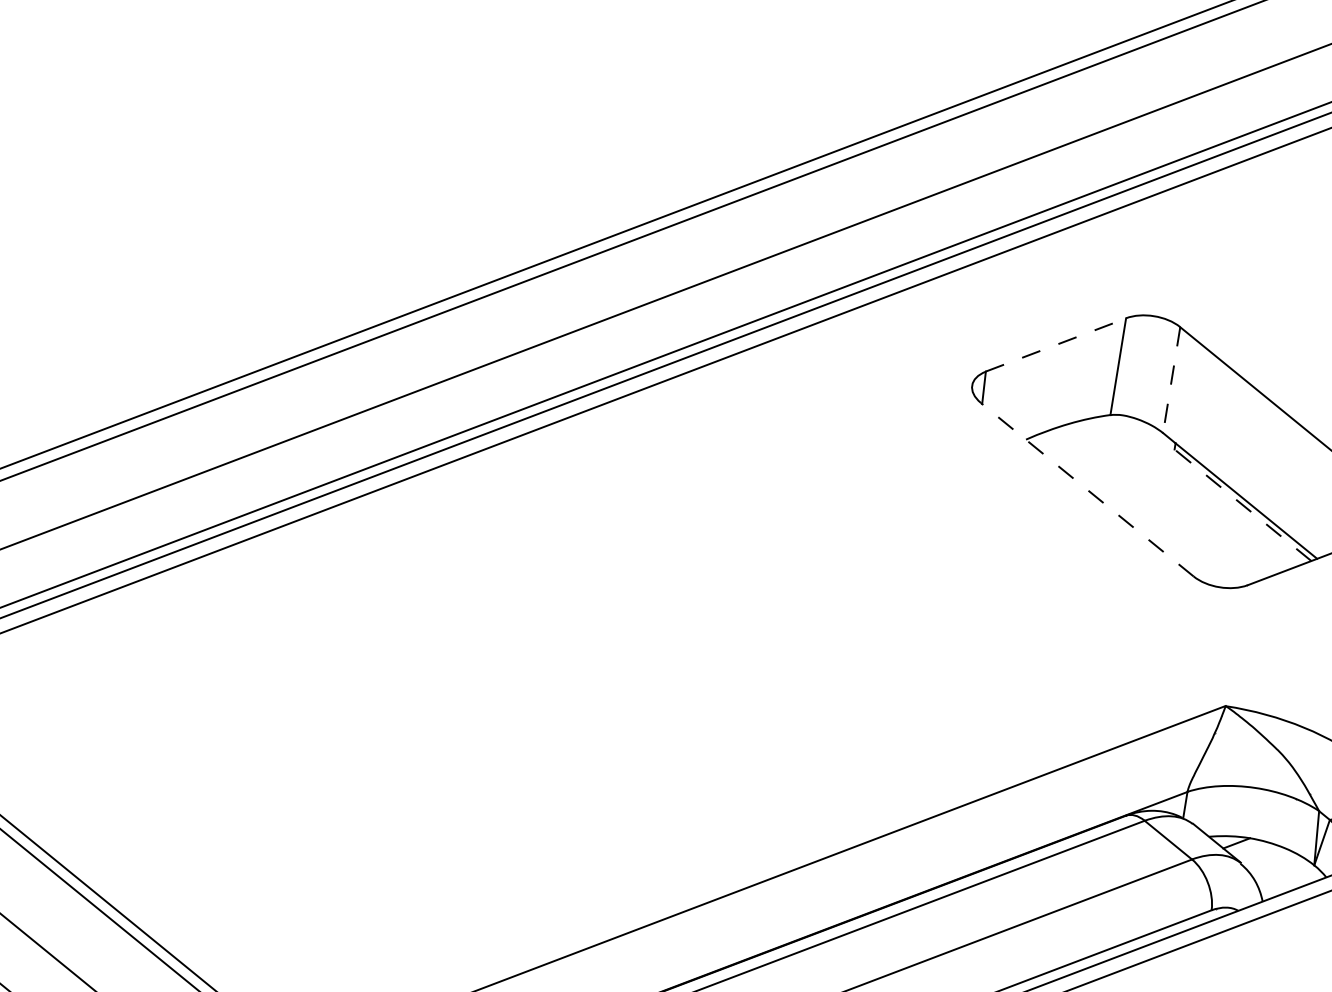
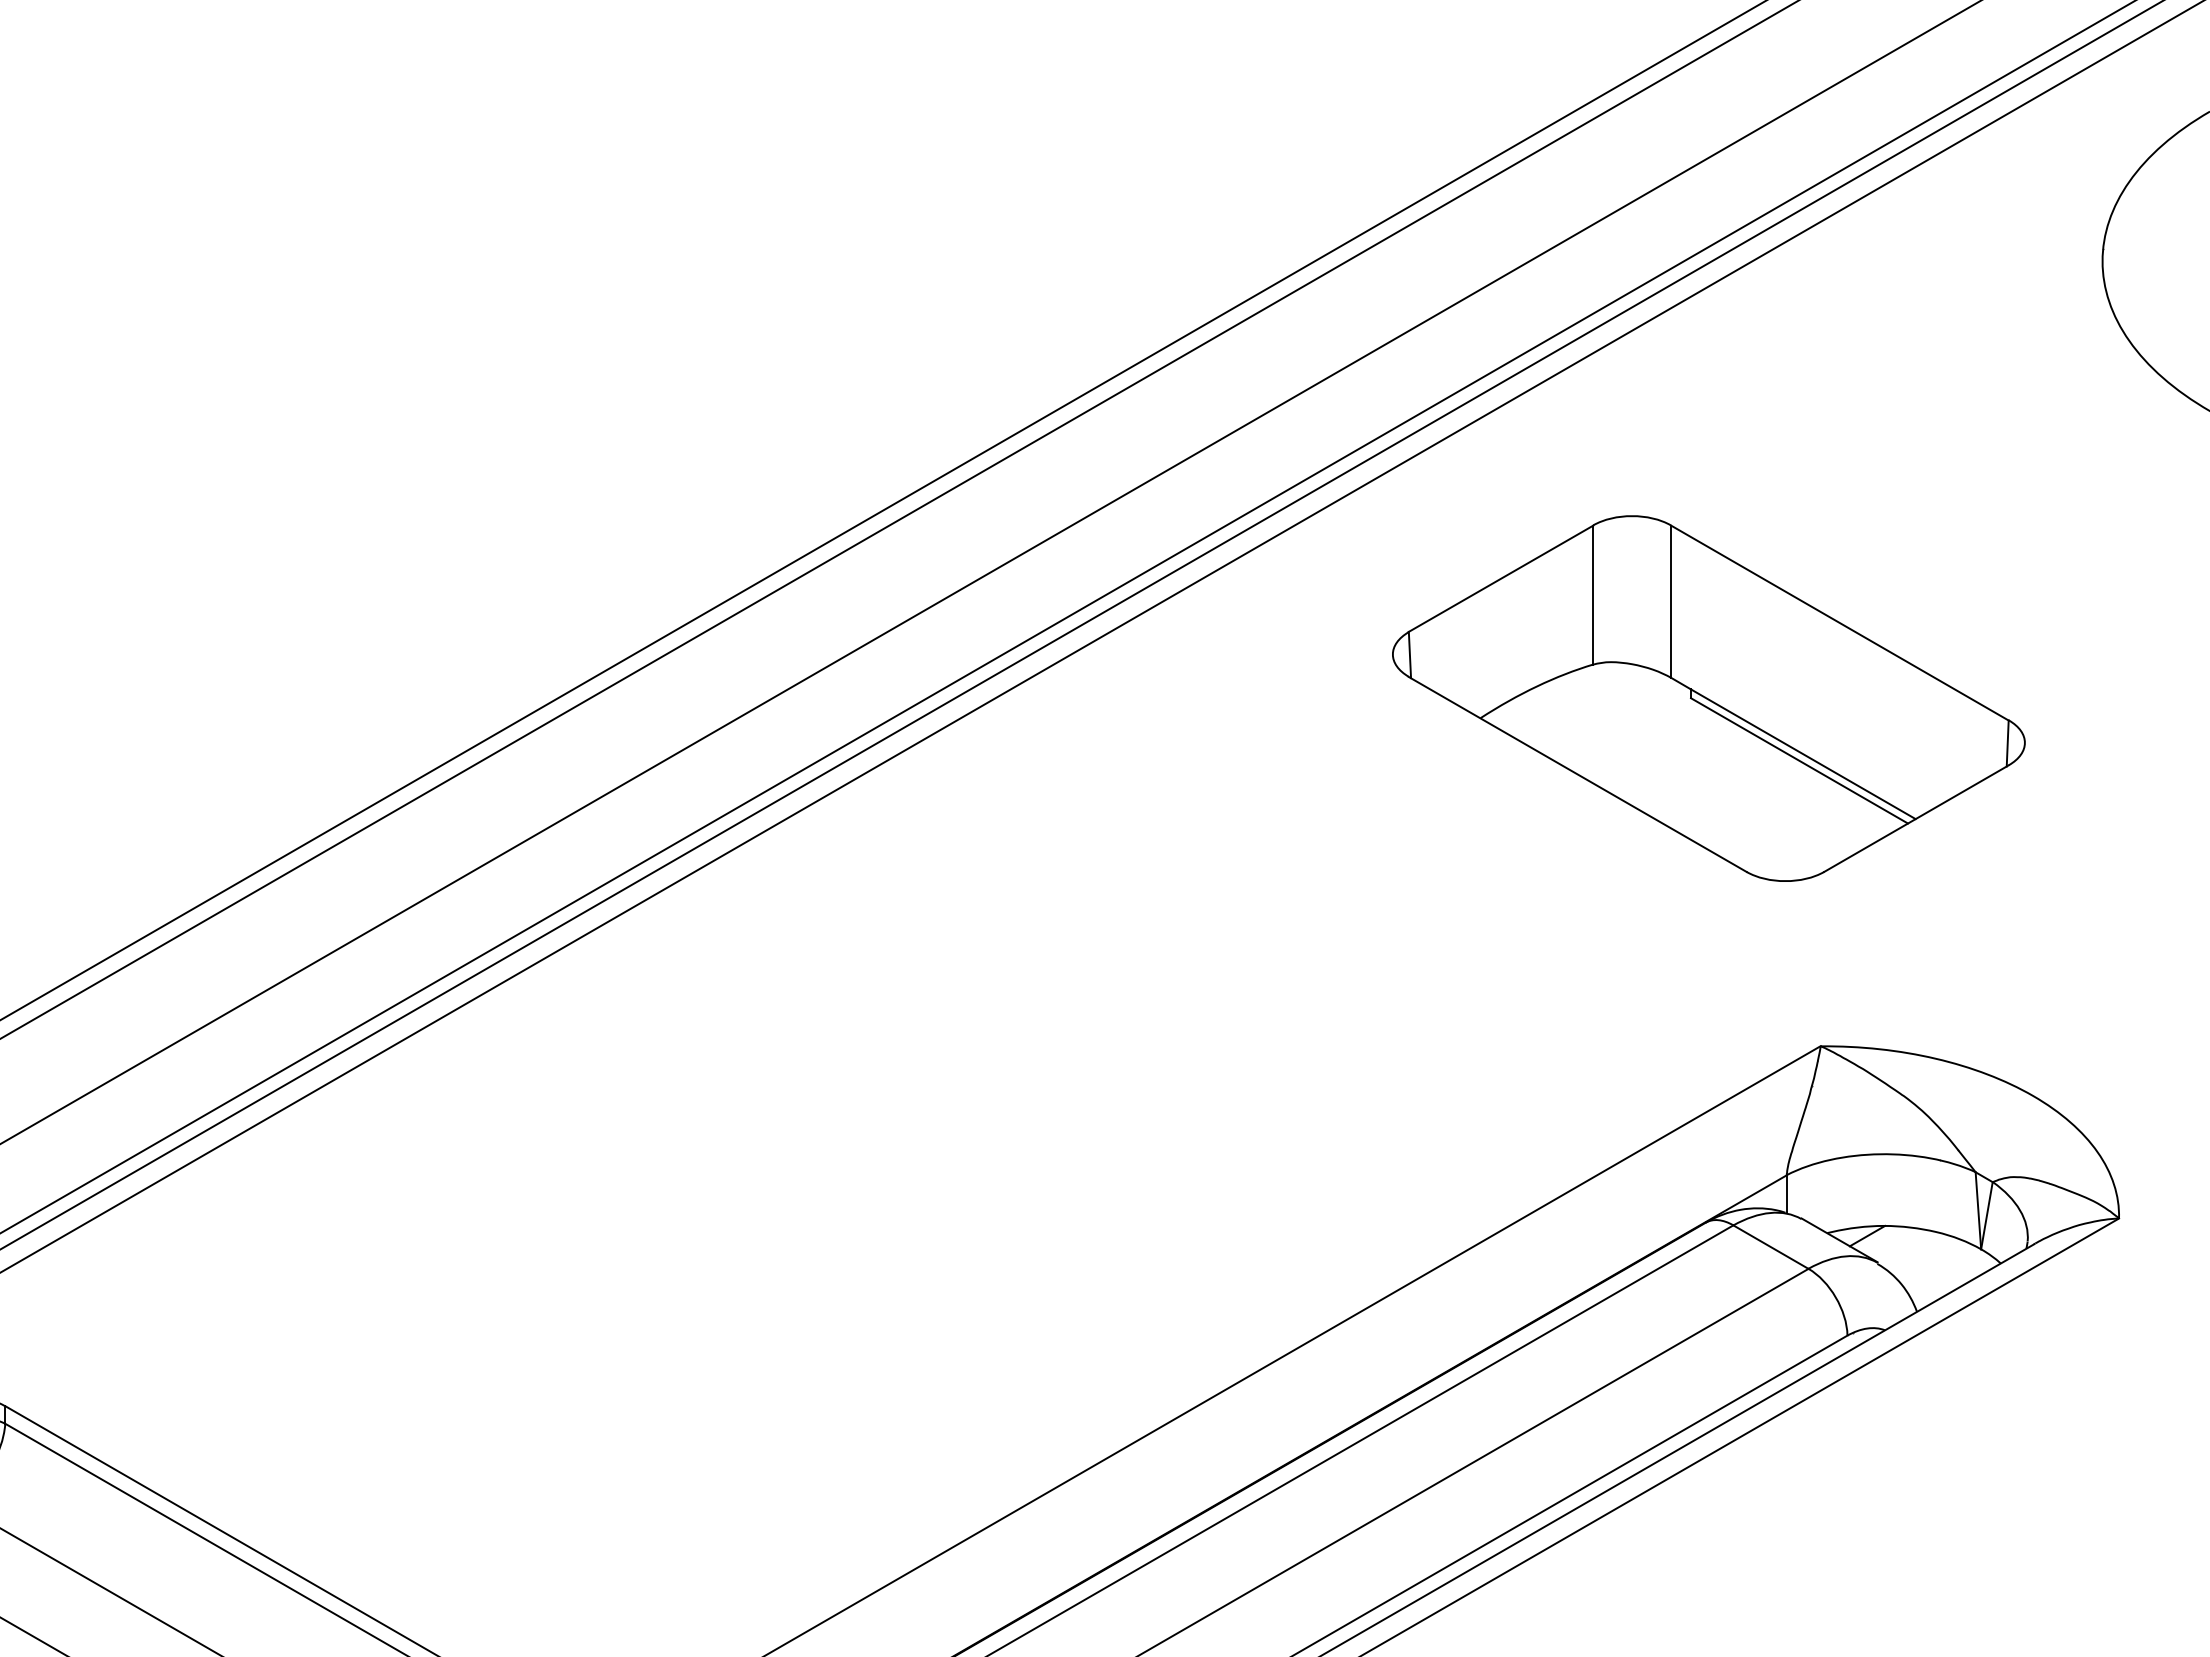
line: (1056, 344) -> (1501, 578), dashed -> solid
line: (1171, 380) -> (1671, 602), dashed -> solid
line: (1087, 489) -> (1577, 774), dashed -> solid
line: (1243, 504) -> (1799, 760), dashed -> solid

